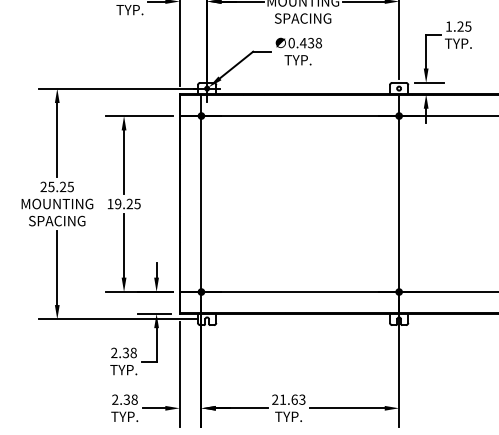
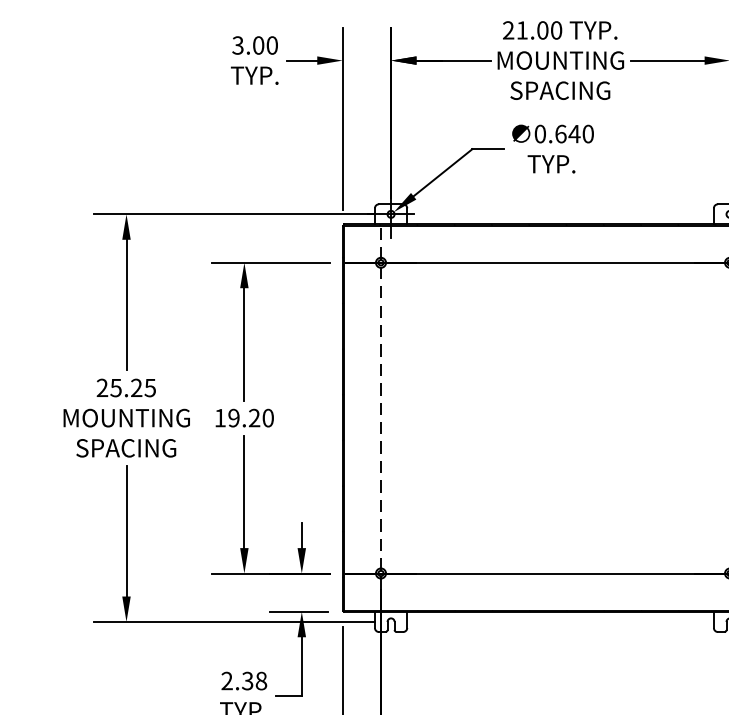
text: (310, 42) -> (573, 132), 0.438 -> 0.640
text: (137, 203) -> (268, 417), 19.25 -> 19.20
line: (201, 204) -> (381, 418), solid -> dashed

